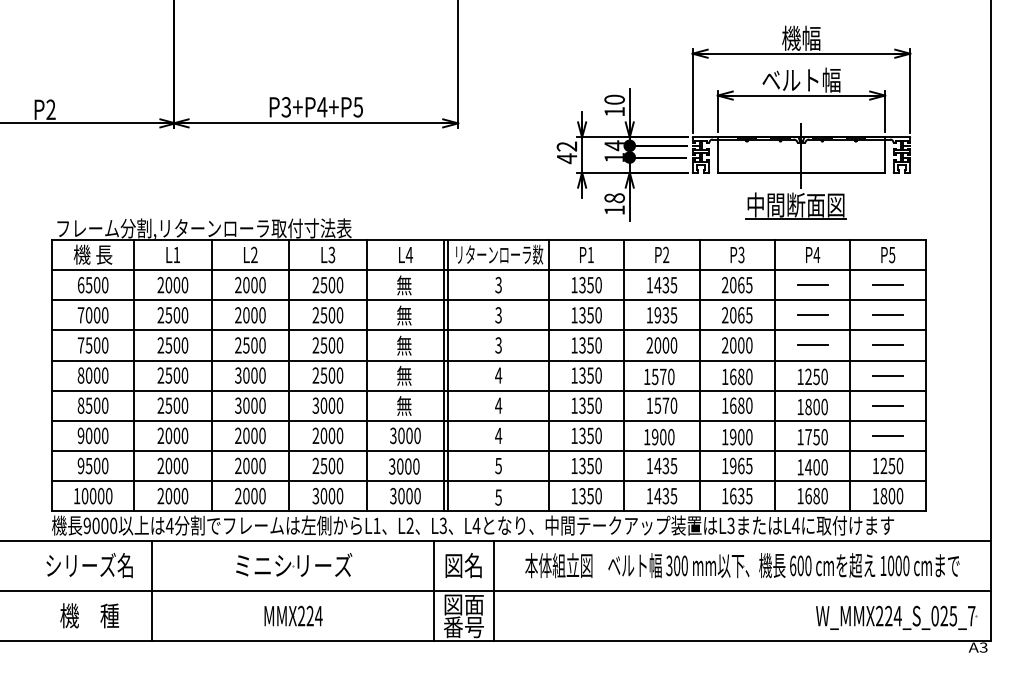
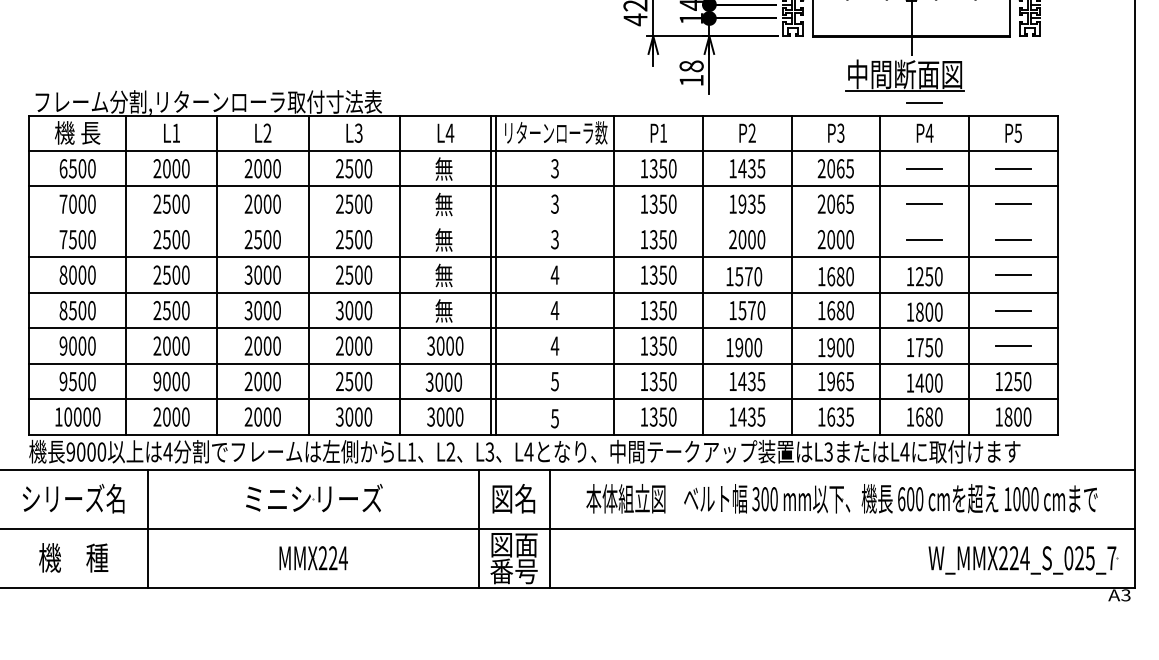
line: (812, 228) -> (924, 102), added
line: (488, 330) -> (543, 222), removed
text: (160, 466) -> (157, 382), 2000 -> 9000

